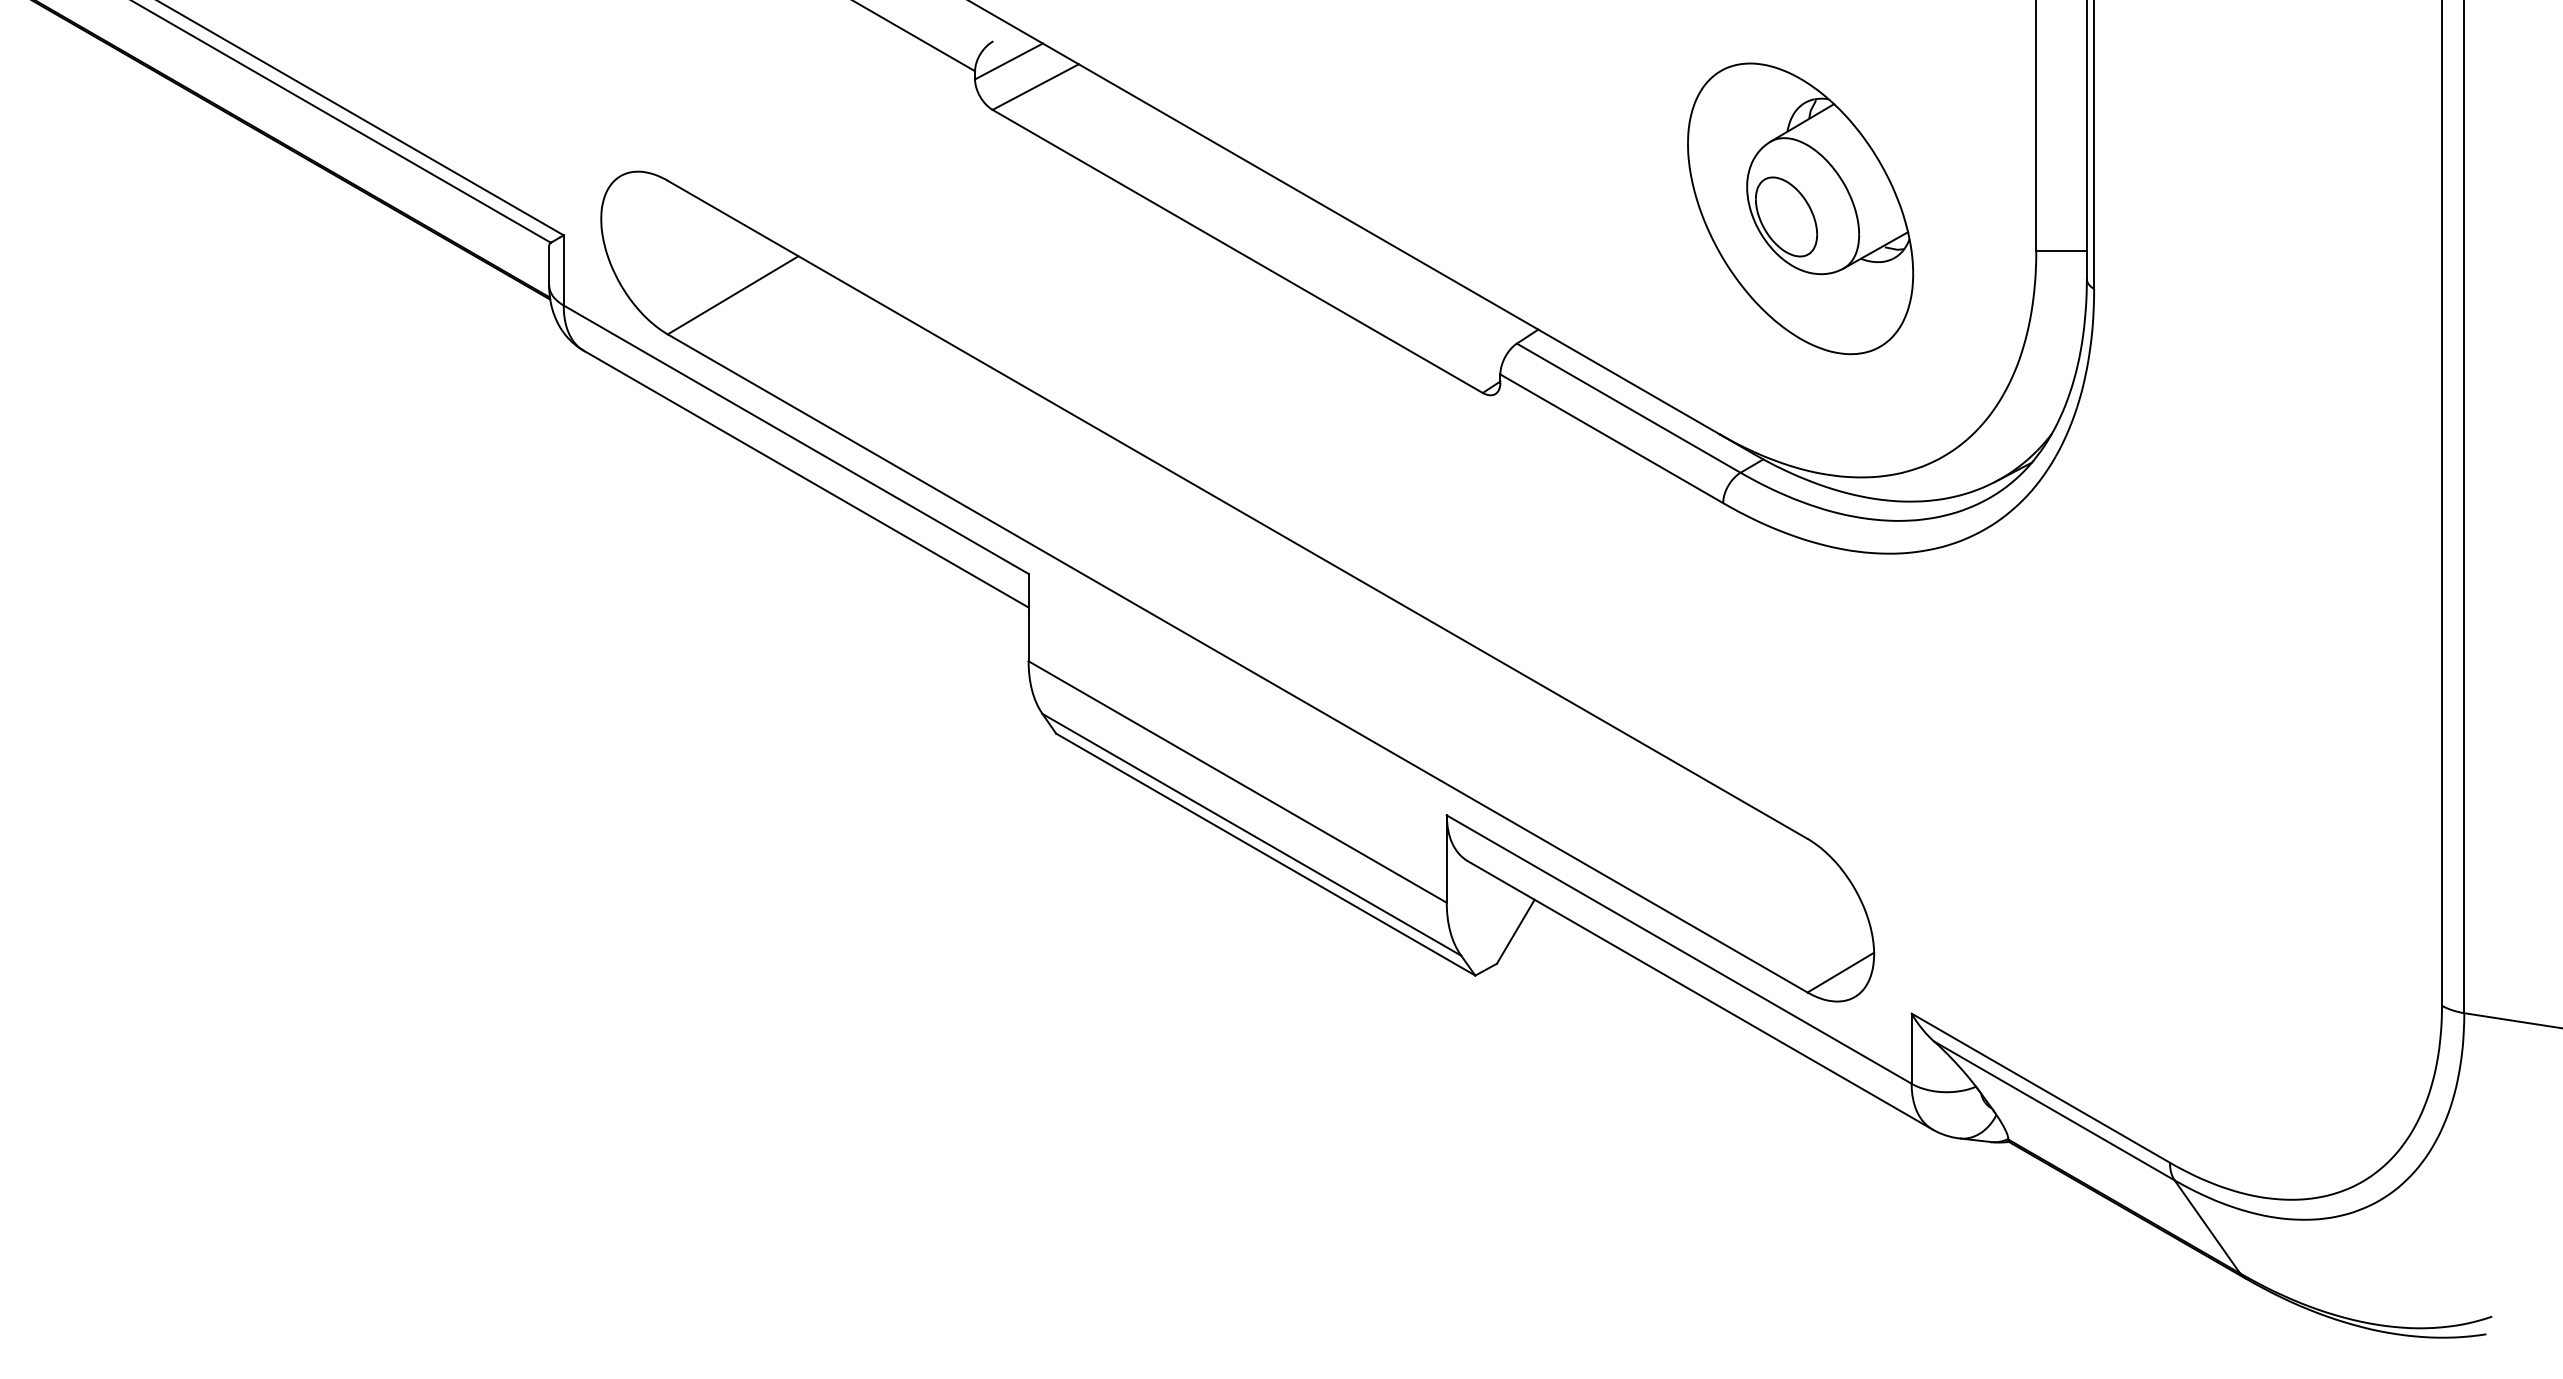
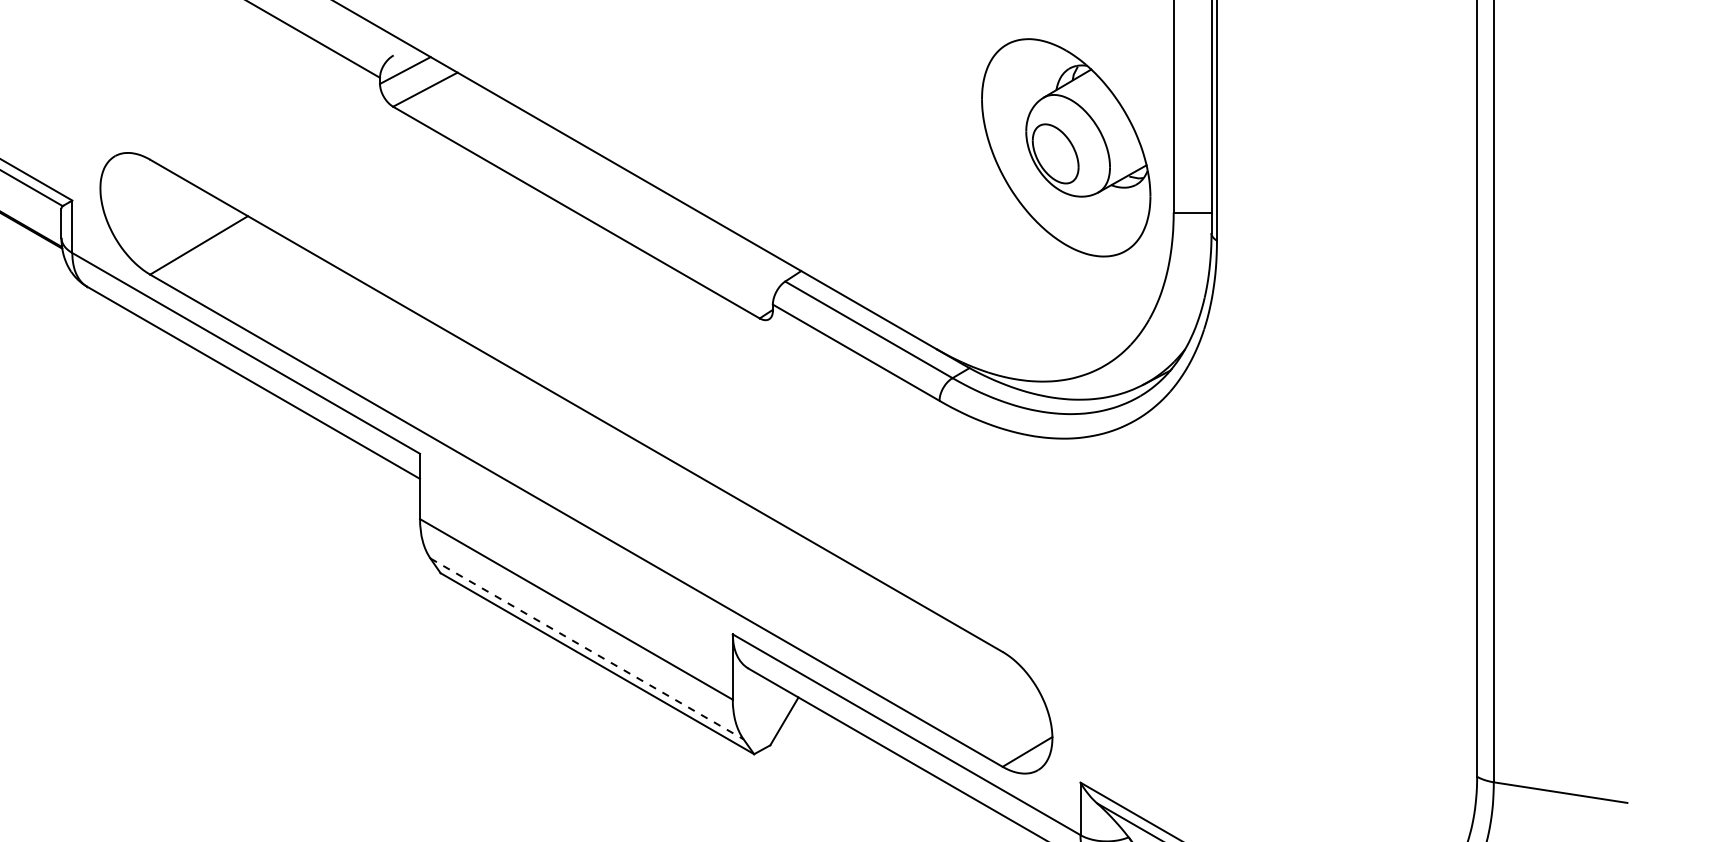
part: (1800, 208) -> (1066, 147), moved
line: (1251, 834) -> (586, 648), solid -> dashed

